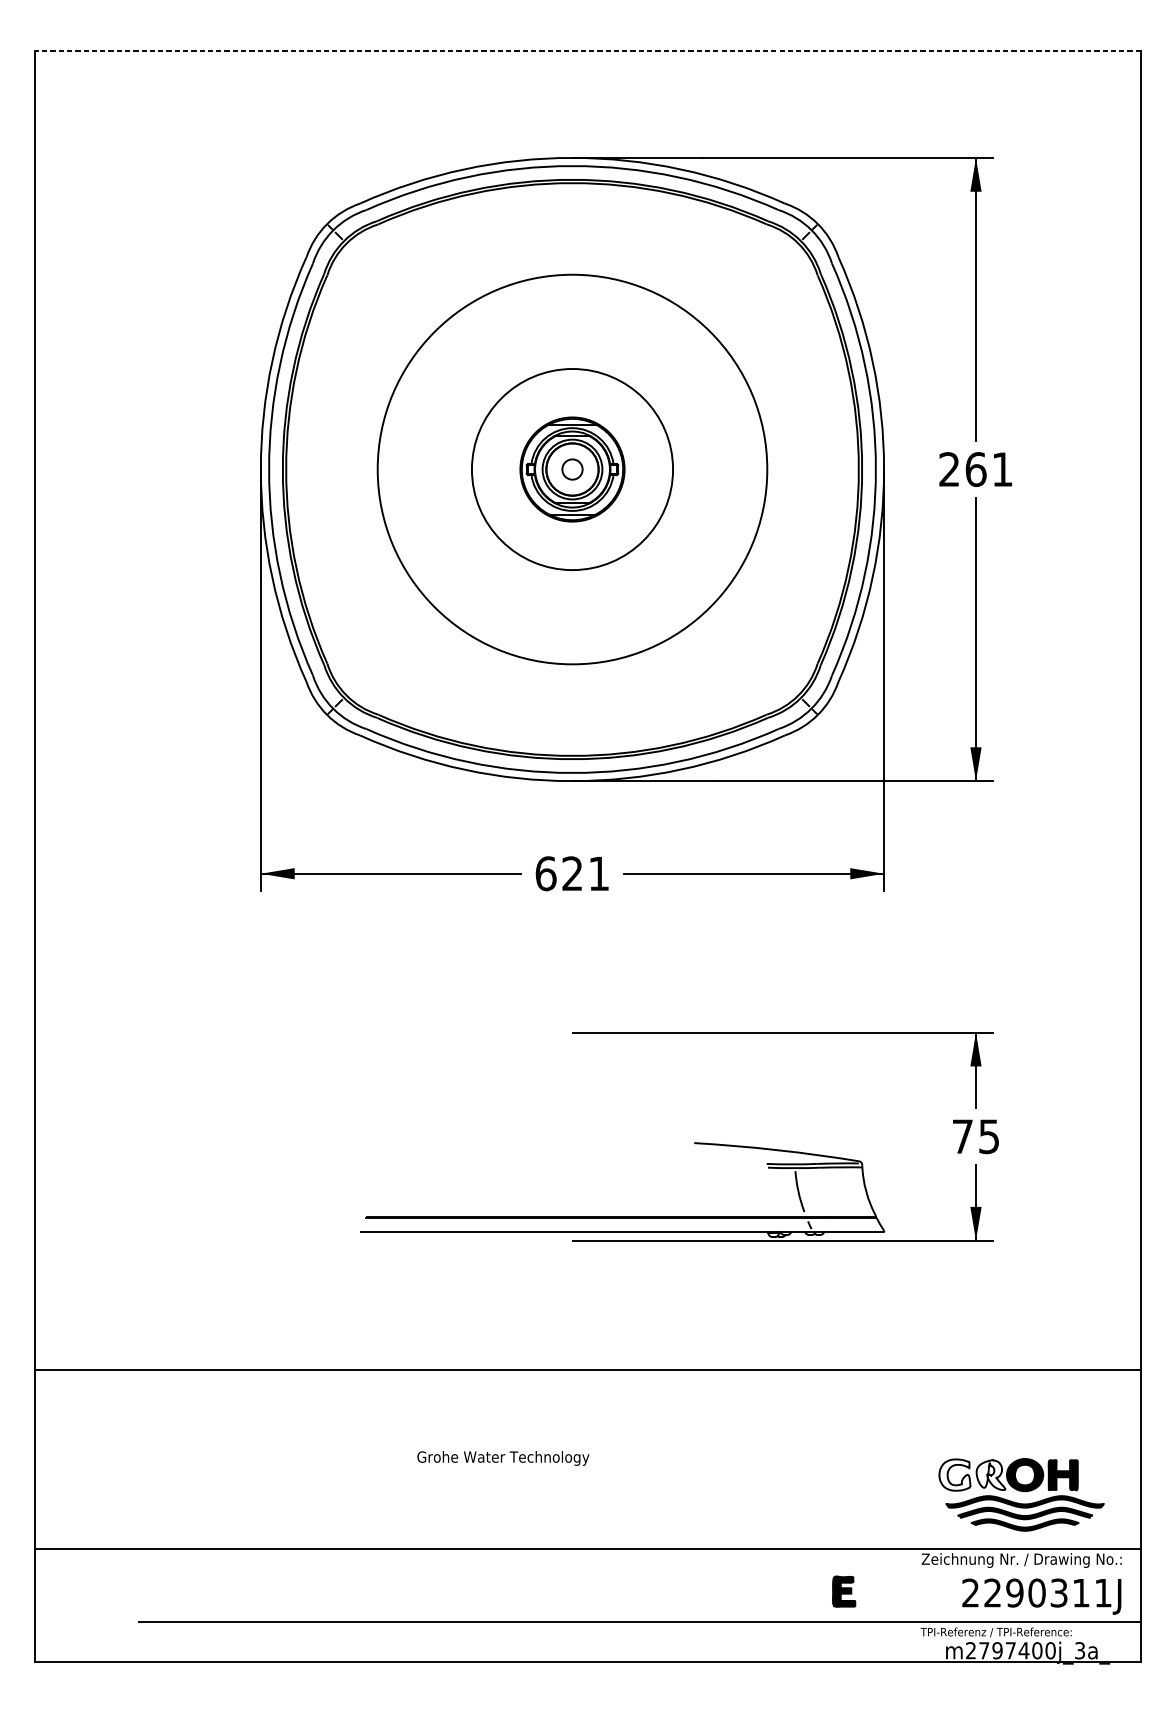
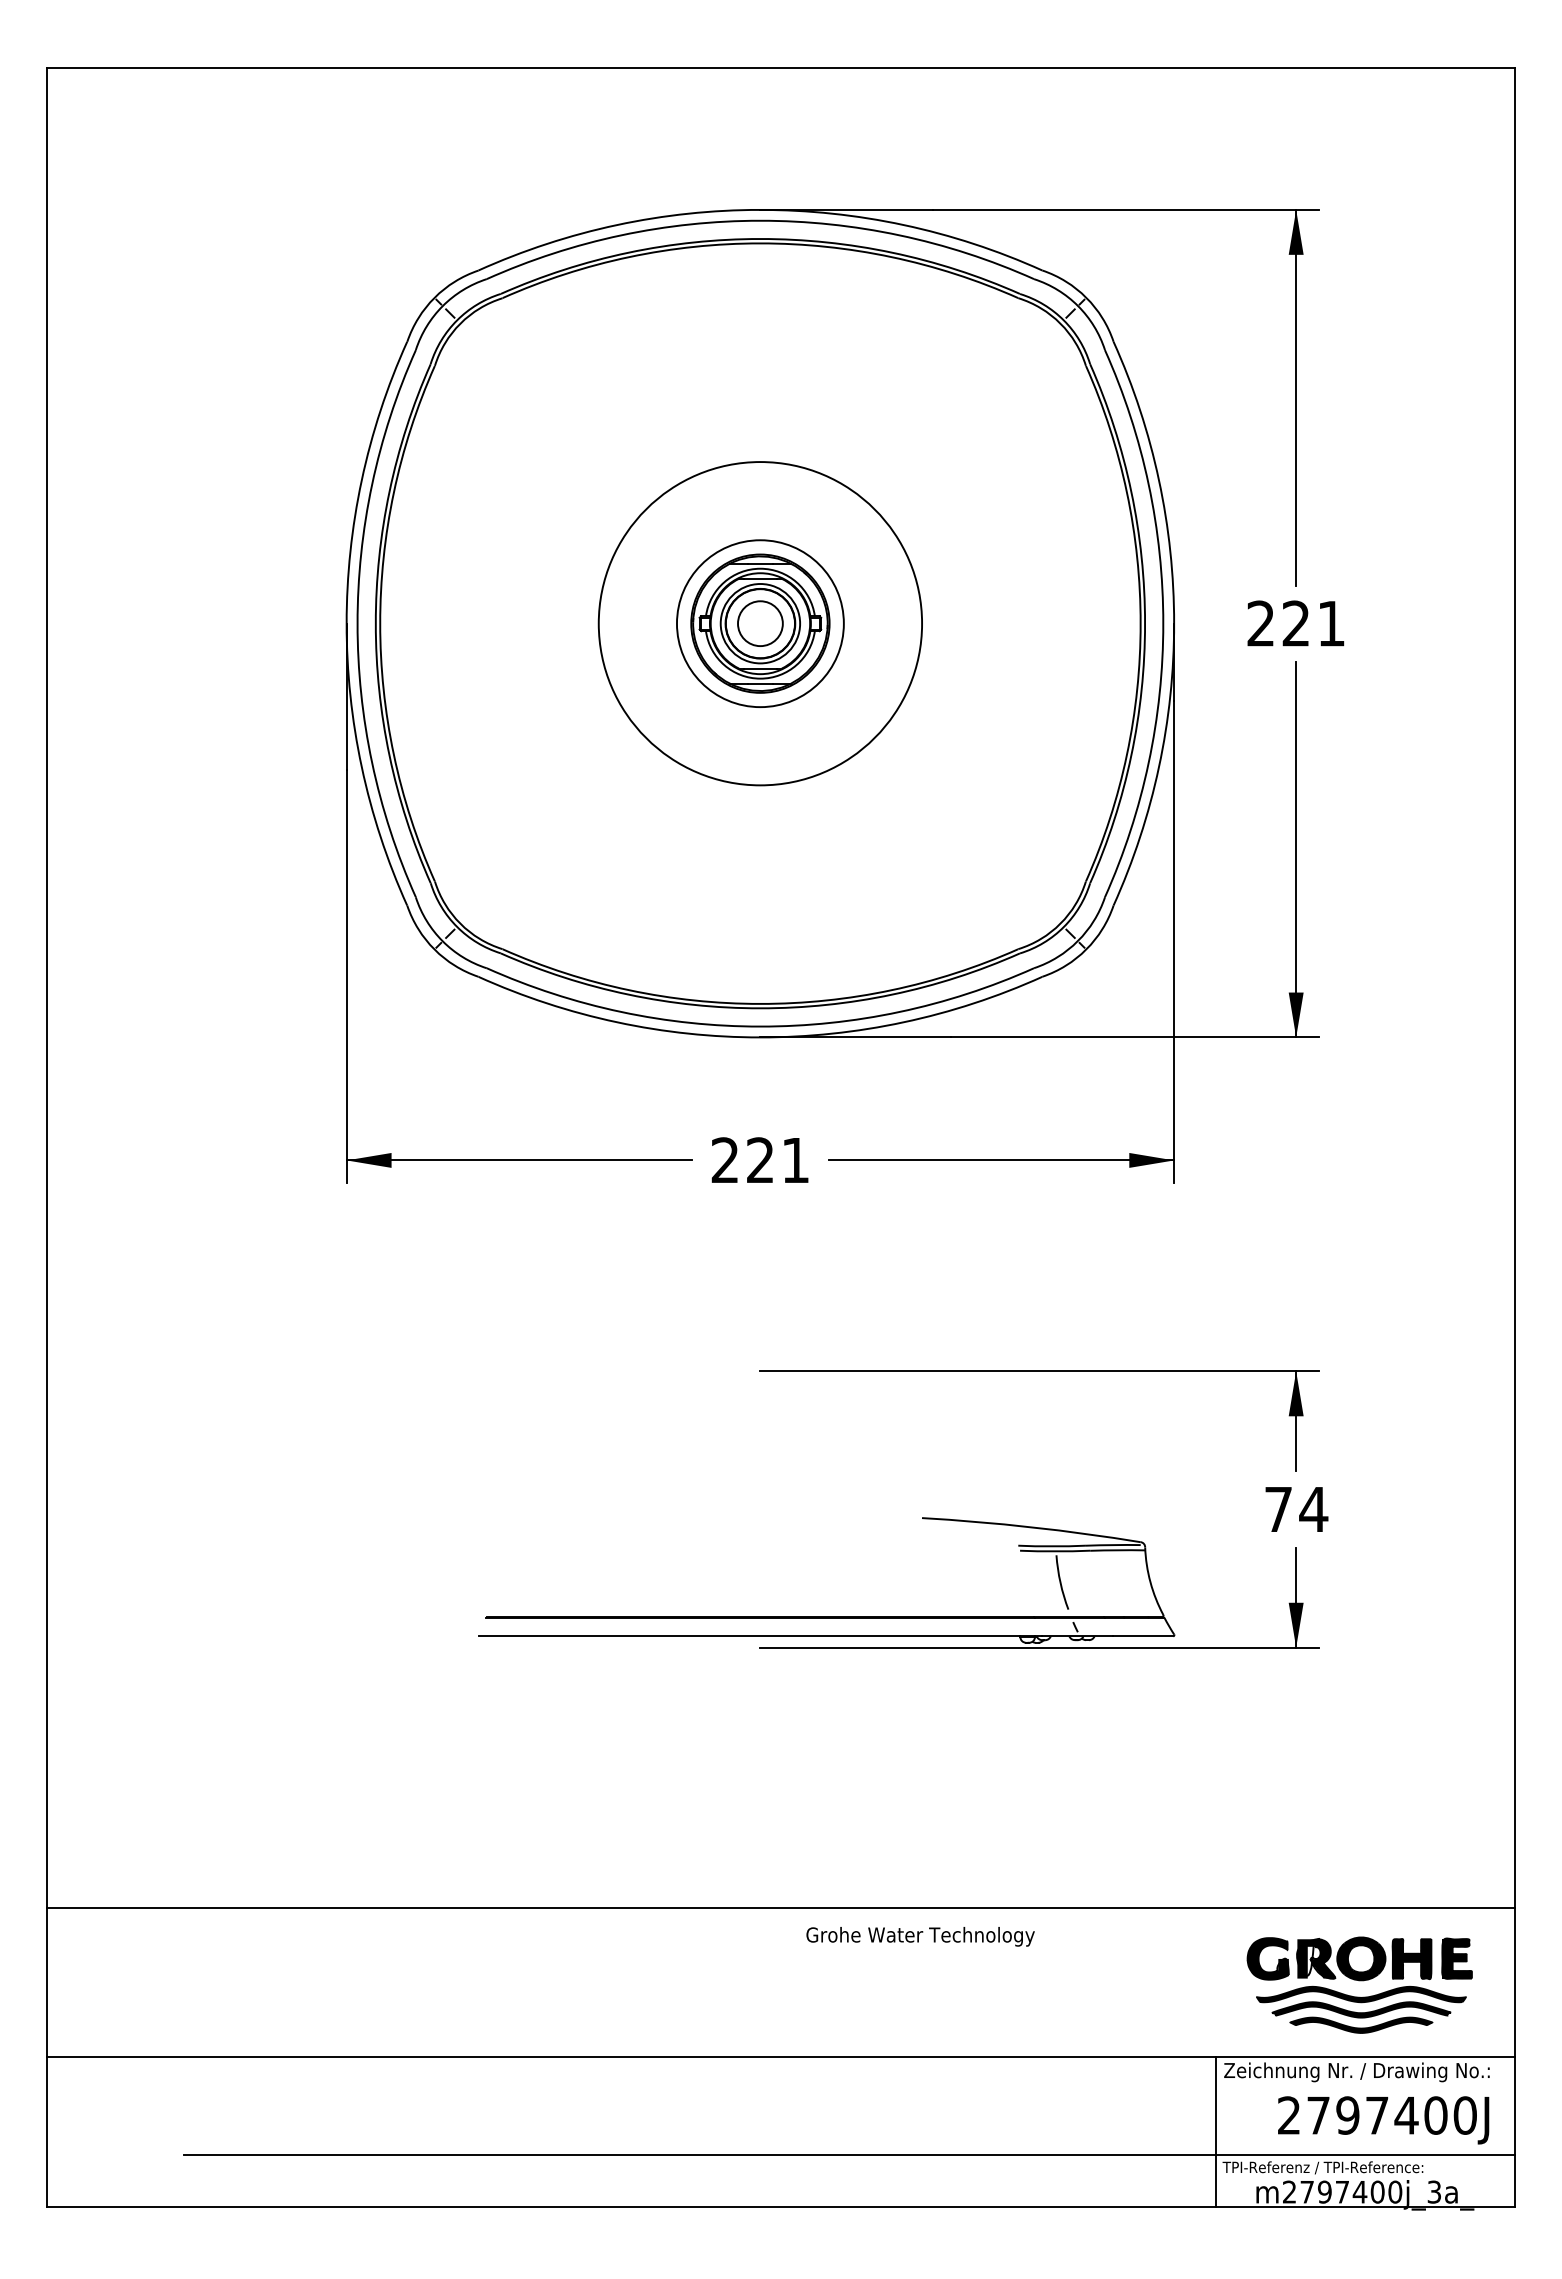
line: (587, 51) -> (780, 68), dashed -> solid
circle: (571, 469) -> (759, 623), size x0.62
circle: (572, 469) -> (760, 623), size x0.62
circle: (572, 469) -> (760, 623), size x1.67
text: (976, 469) -> (1296, 623), 261 -> 221
text: (546, 873) -> (725, 1160), 621 -> 221
text: (989, 1136) -> (1313, 1509), 75 -> 74
line: (587, 1370) -> (780, 1907), moved
text: (503, 1458) -> (920, 1936), moved
fill: (954, 1474) -> (1267, 1958), added
fill: (991, 1474) -> (1316, 1958), added
part: (843, 1591) -> (1456, 1958), moved
text: (1047, 1593) -> (1391, 2115), 2290311J -> 2797400J
line: (915, 1605) -> (1216, 2131), added

